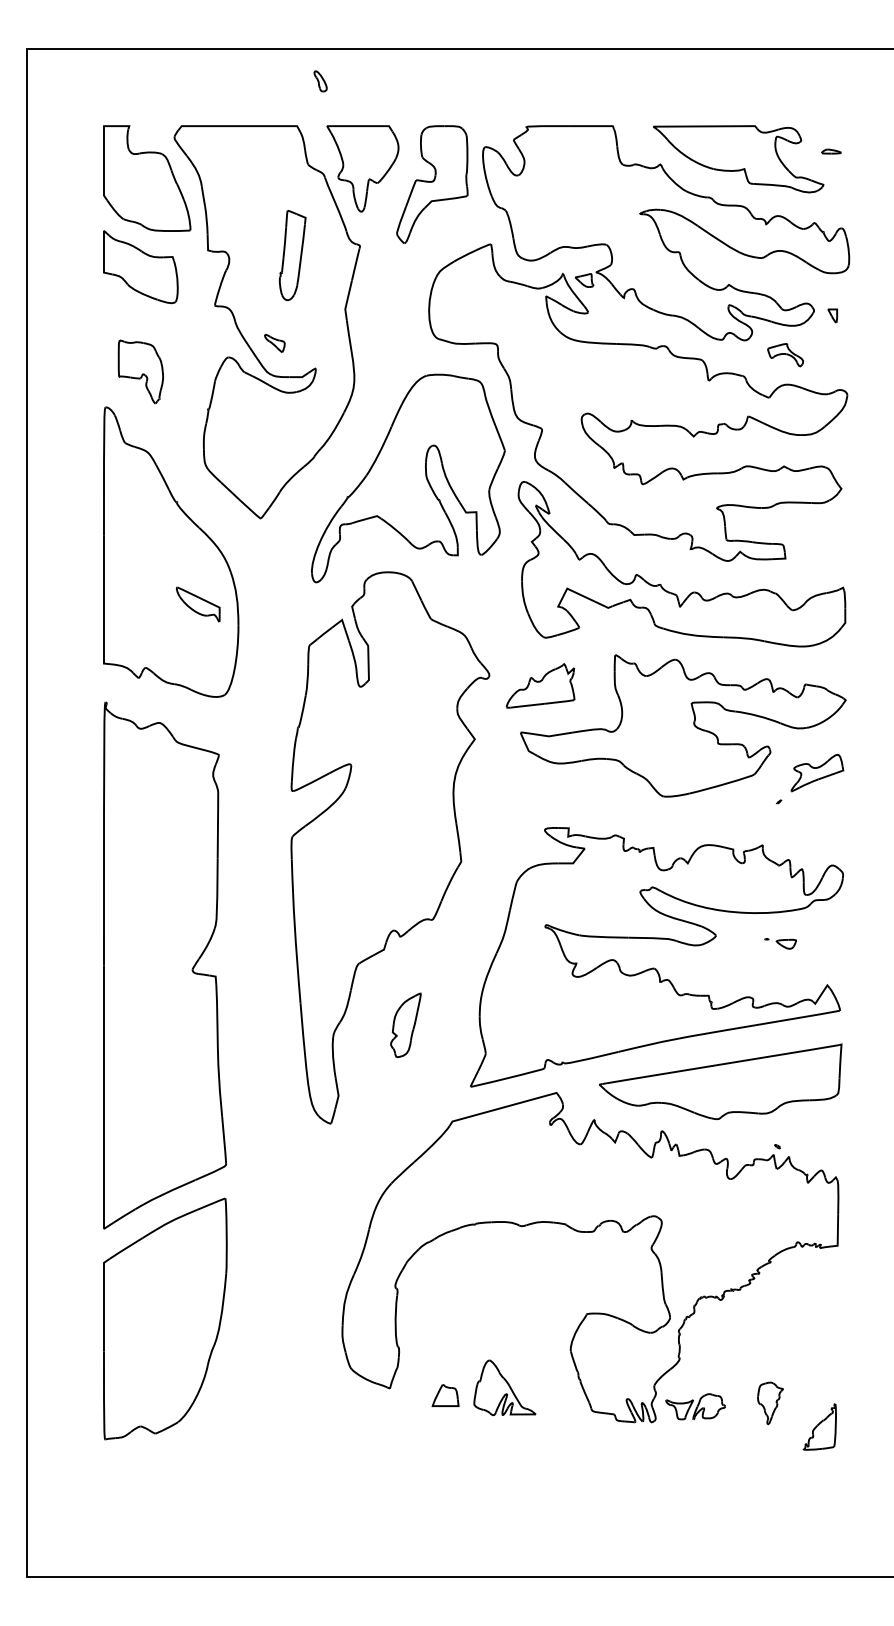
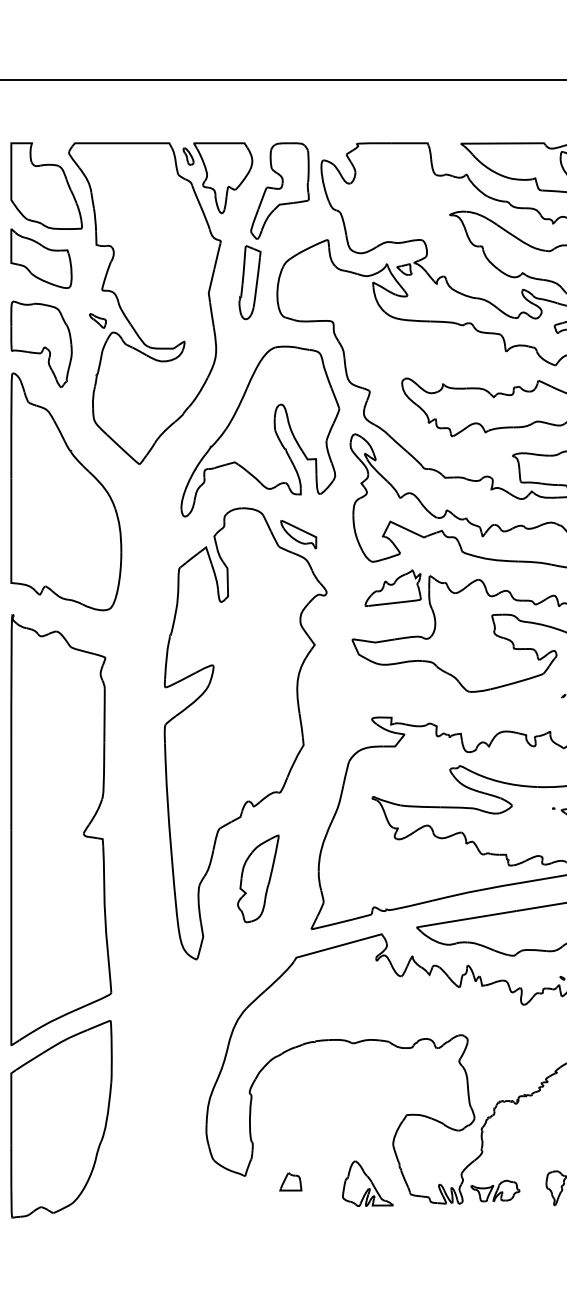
part: (320, 81) -> (188, 156), moved
part: (292, 255) -> (249, 282), moved
part: (274, 342) -> (97, 320), moved
part: (140, 371) -> (41, 344), size x1.67
part: (198, 604) -> (298, 534), moved
part: (540, 685) -> (393, 587), moved
part: (405, 1025) -> (258, 879), size x1.67
part: (504, 1387) -> (367, 1183), moved

